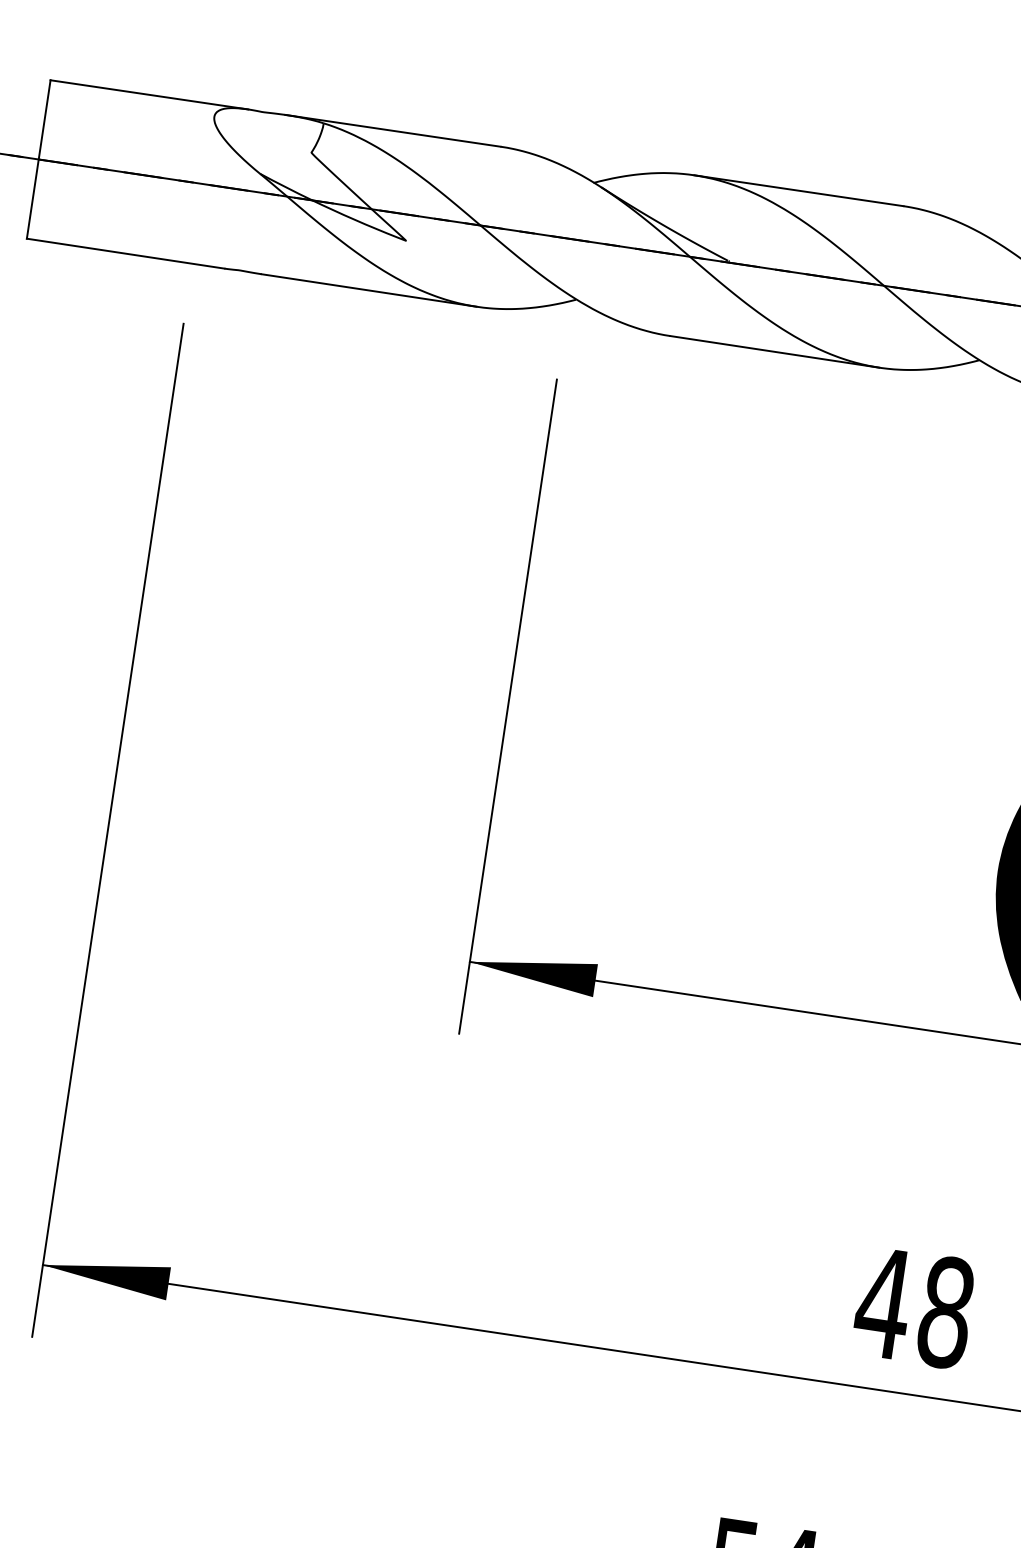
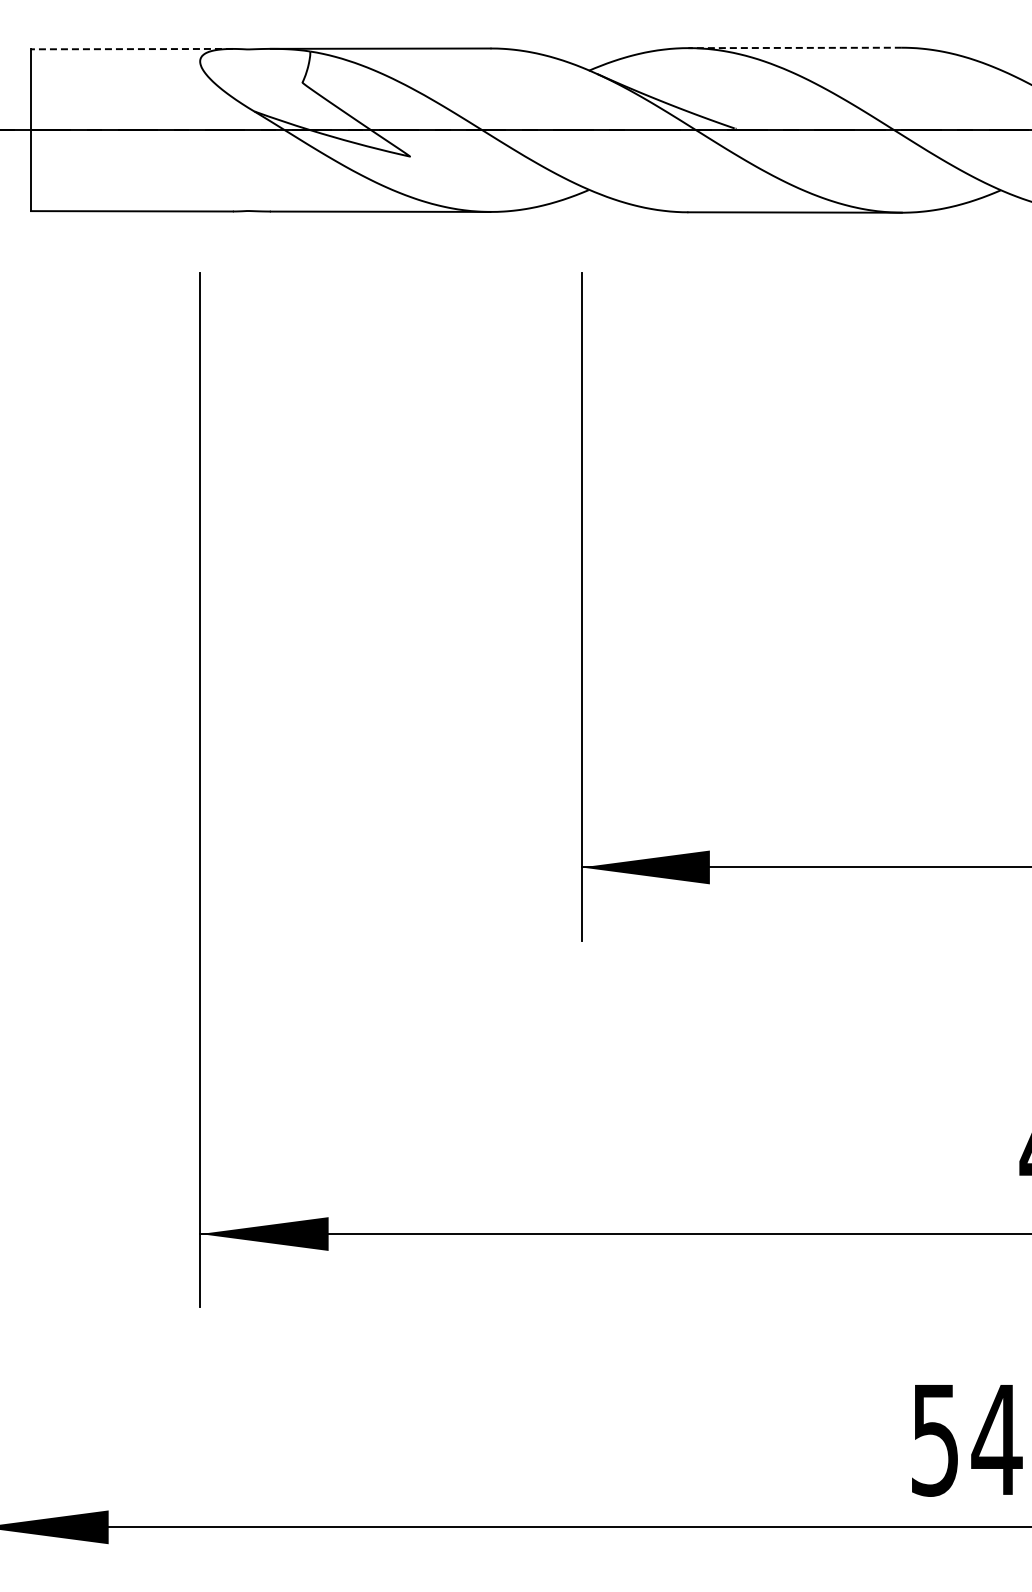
line: (149, 95) -> (132, 49), solid -> dashed
line: (799, 190) -> (795, 47), solid -> dashed

